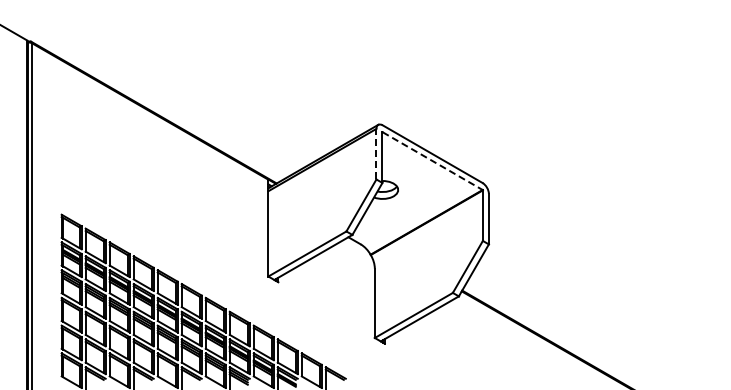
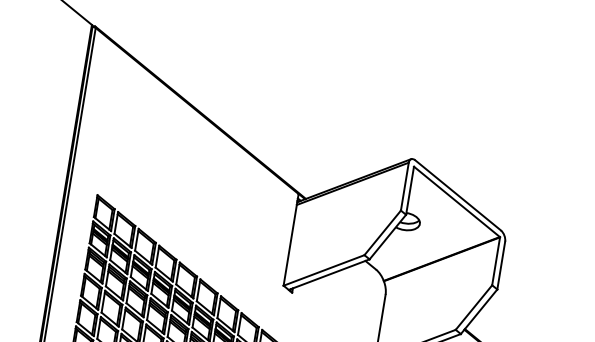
line: (376, 153) -> (405, 186), dashed -> solid
line: (432, 161) -> (456, 202), dashed -> solid

